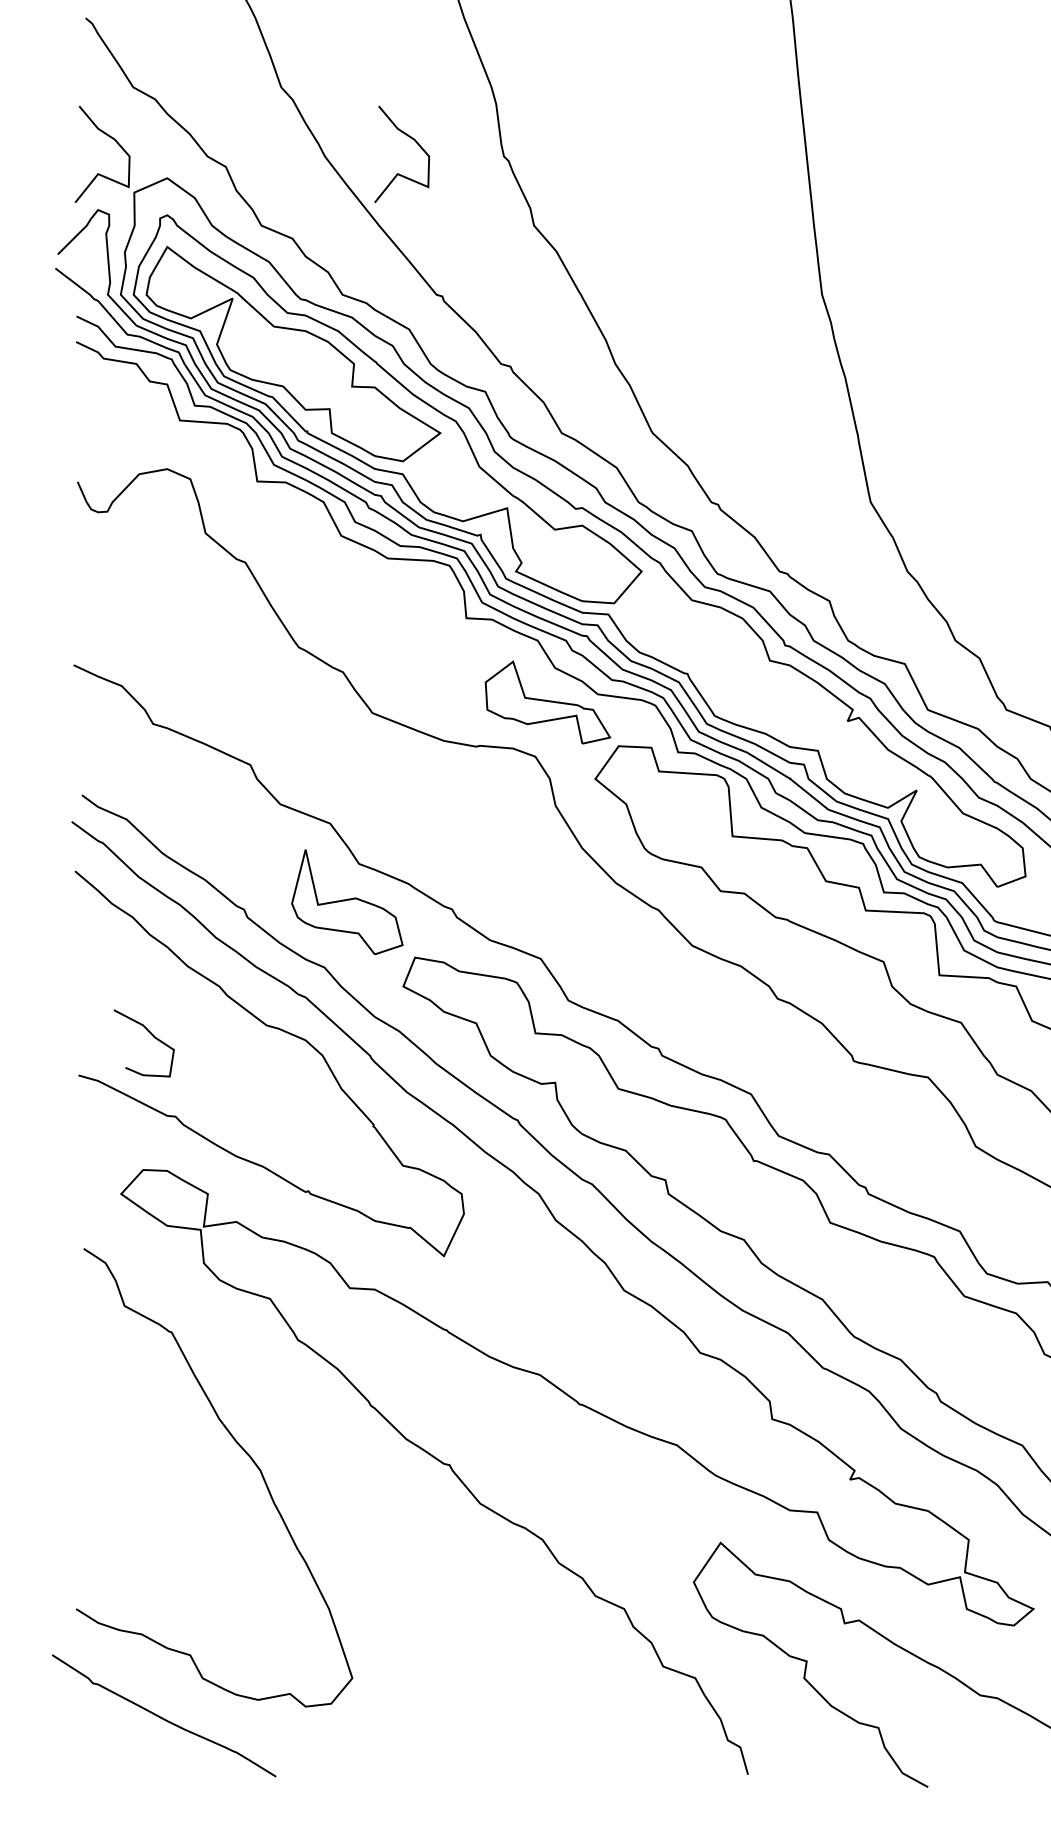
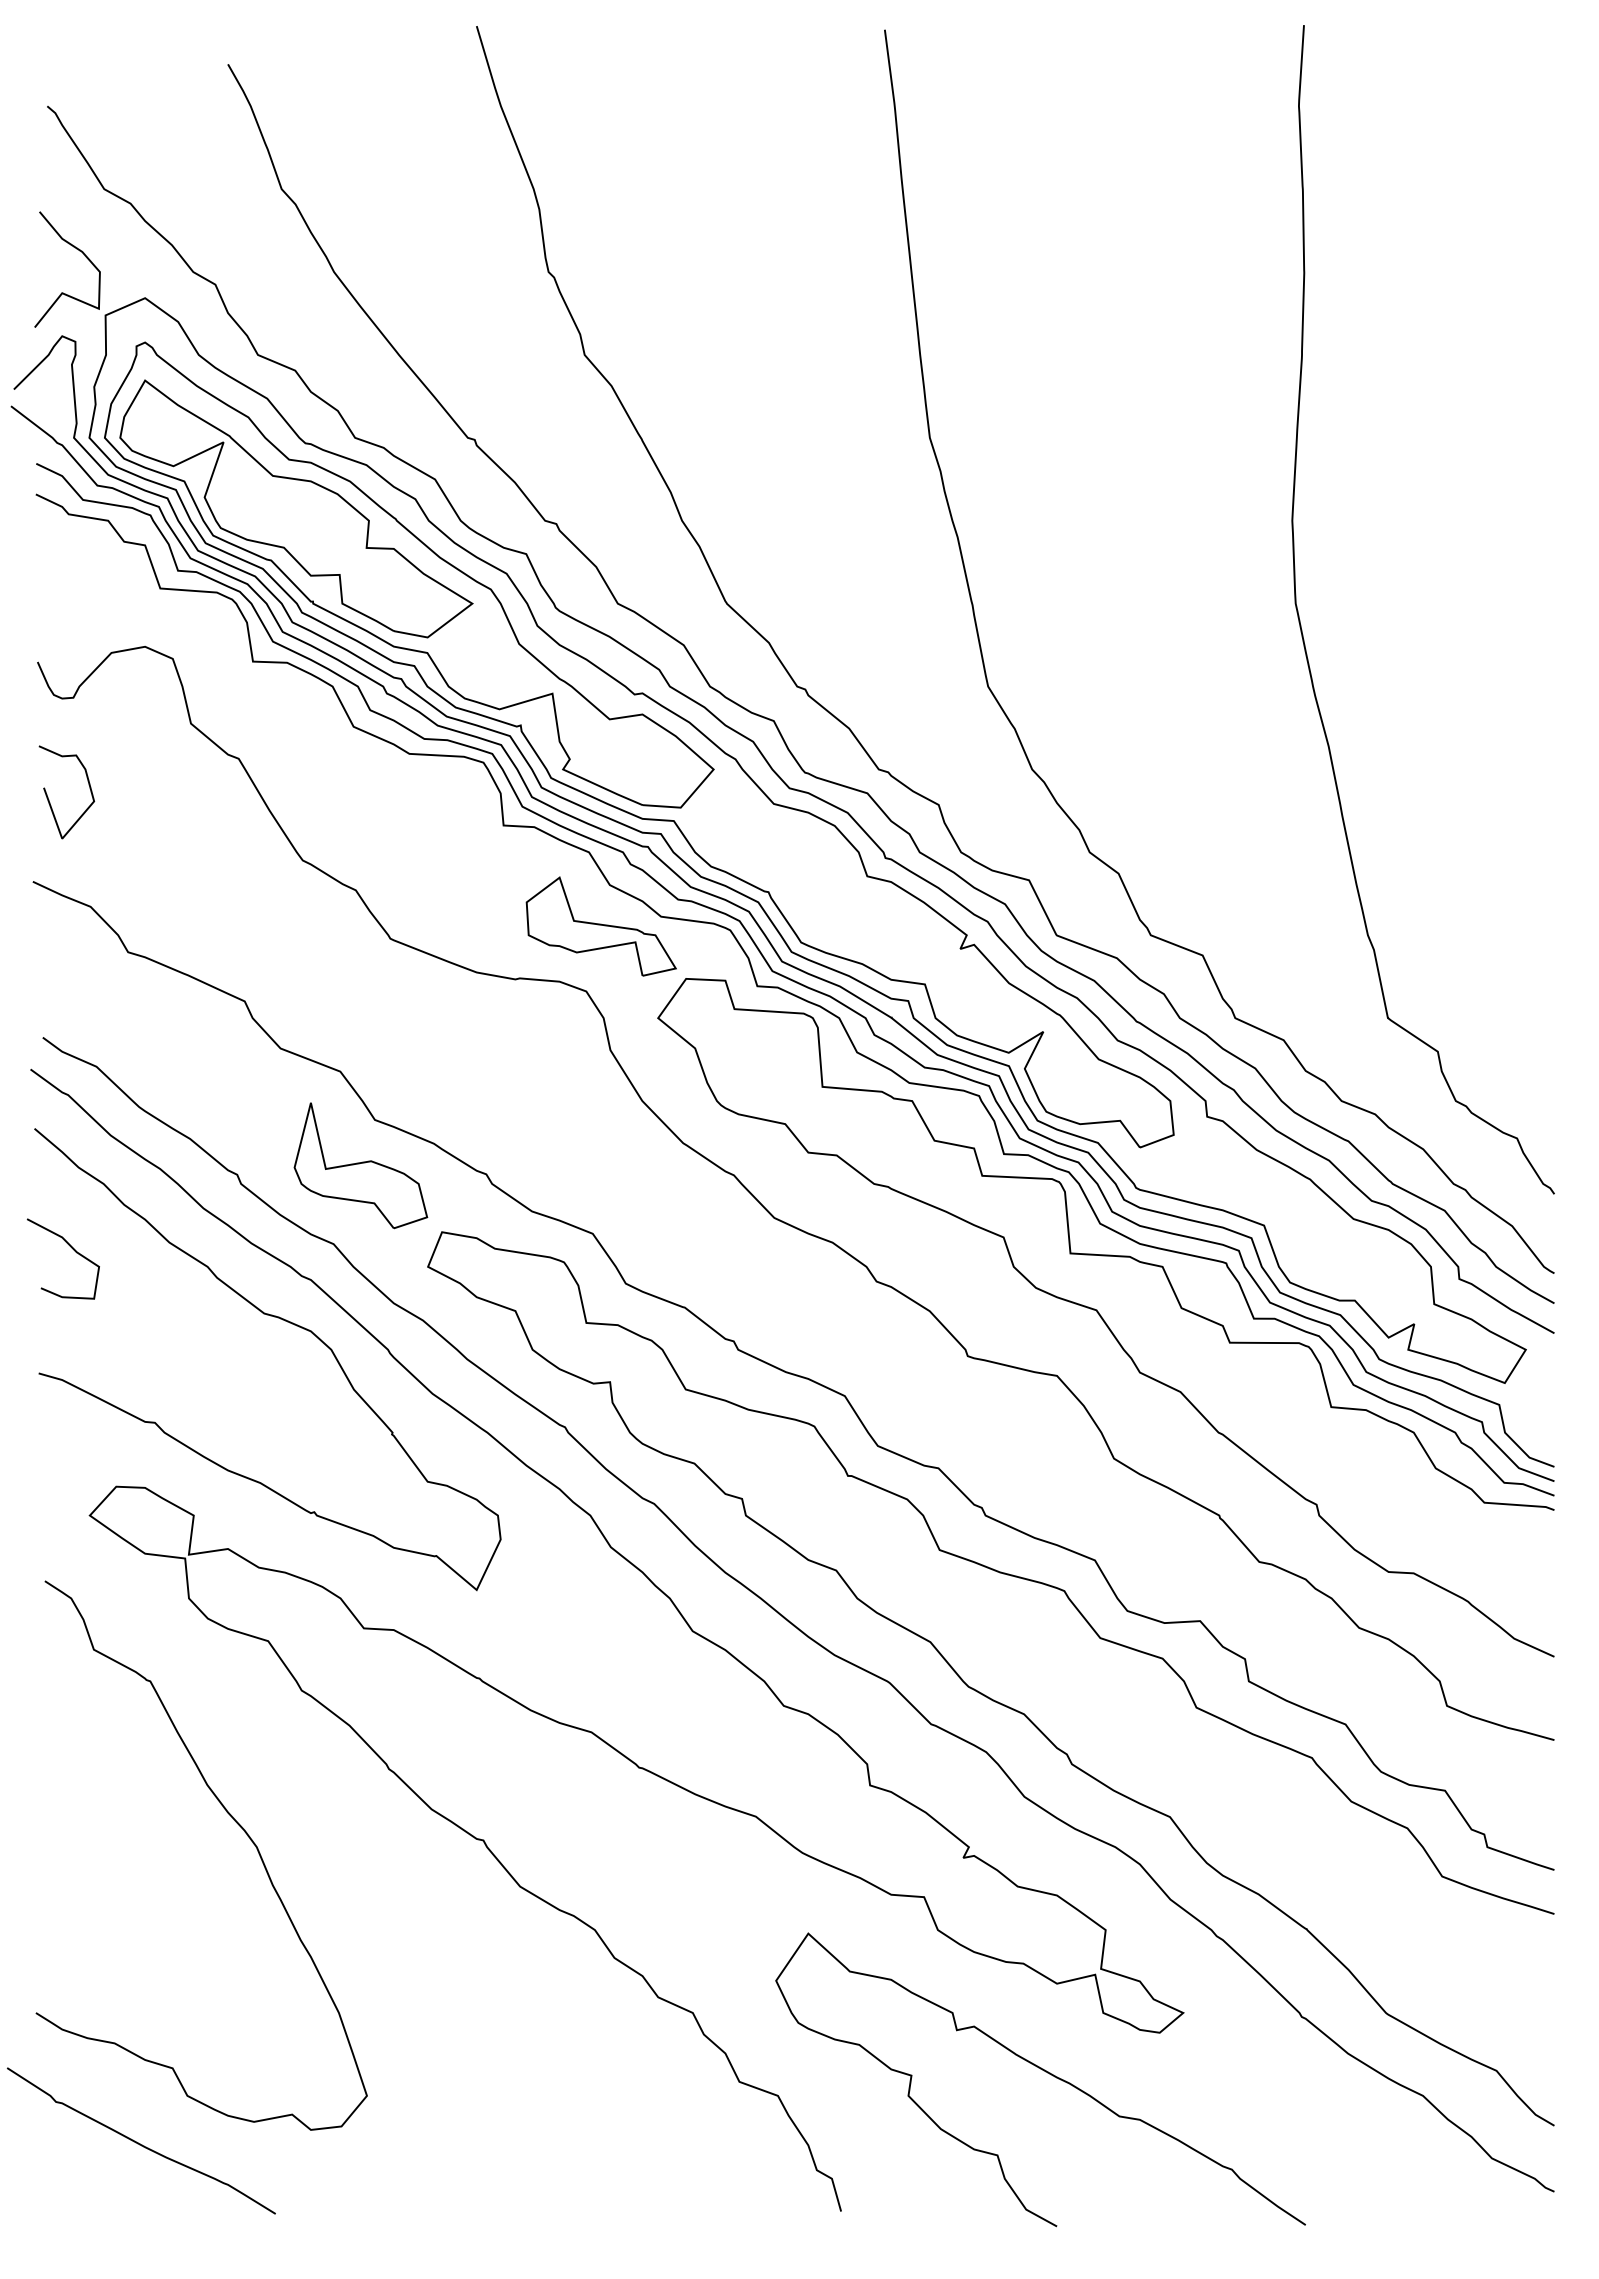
curve: (412, 139) -> (438, 251), removed
curve: (87, 596) -> (49, 799), added
curve: (150, 1034) -> (71, 1248), moved

